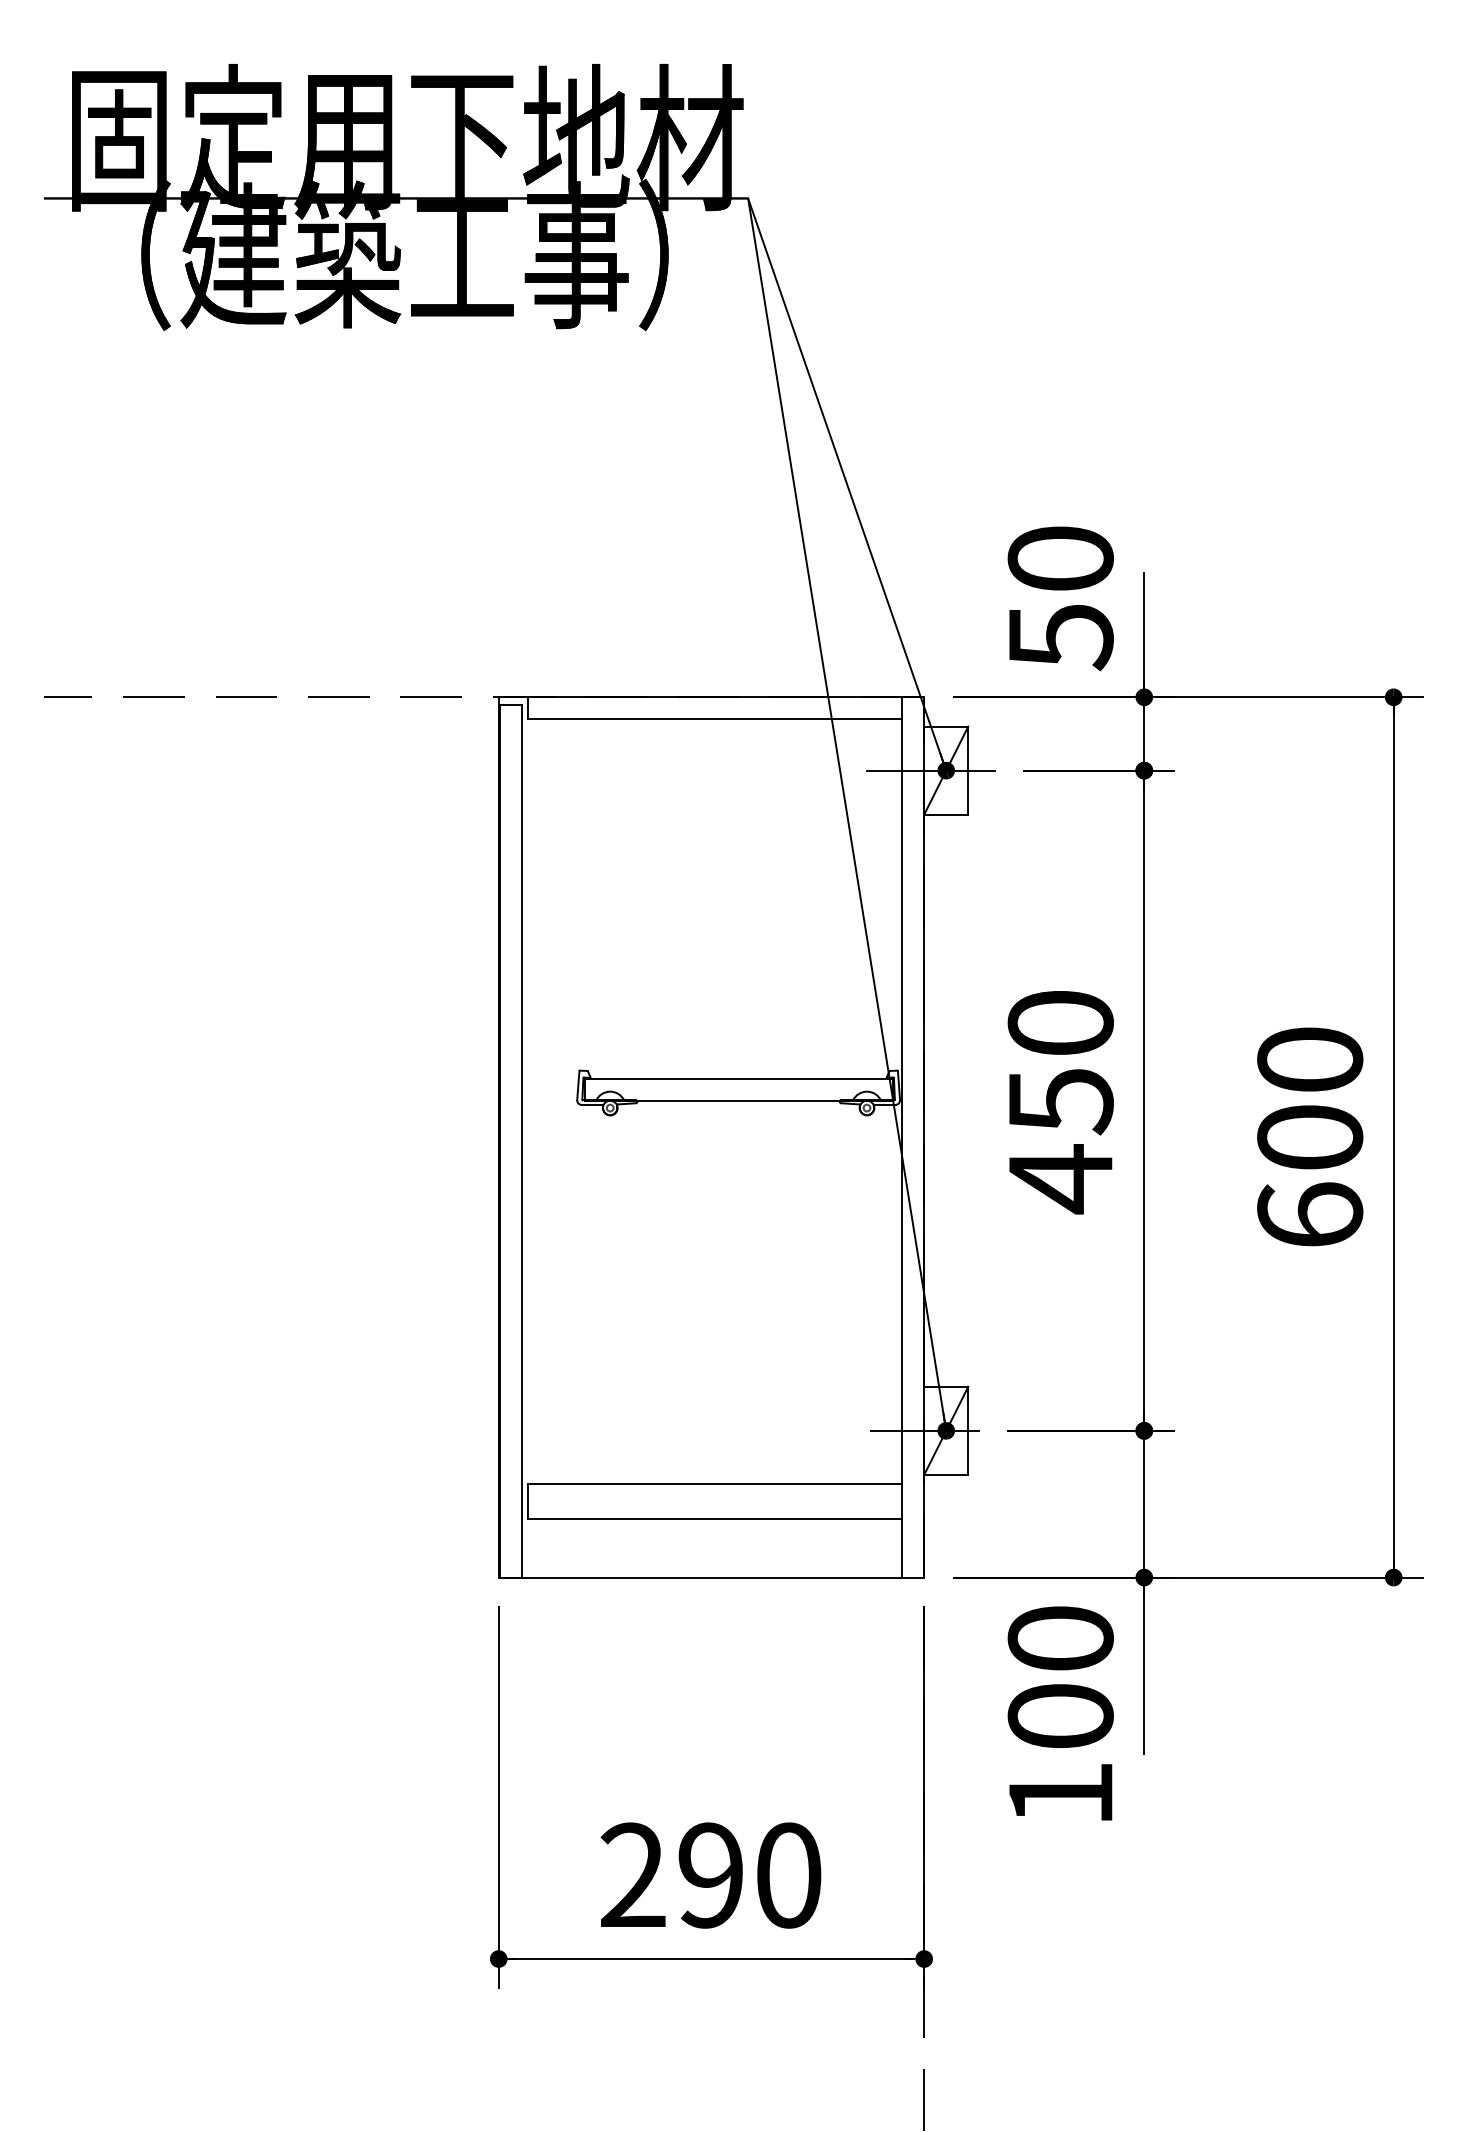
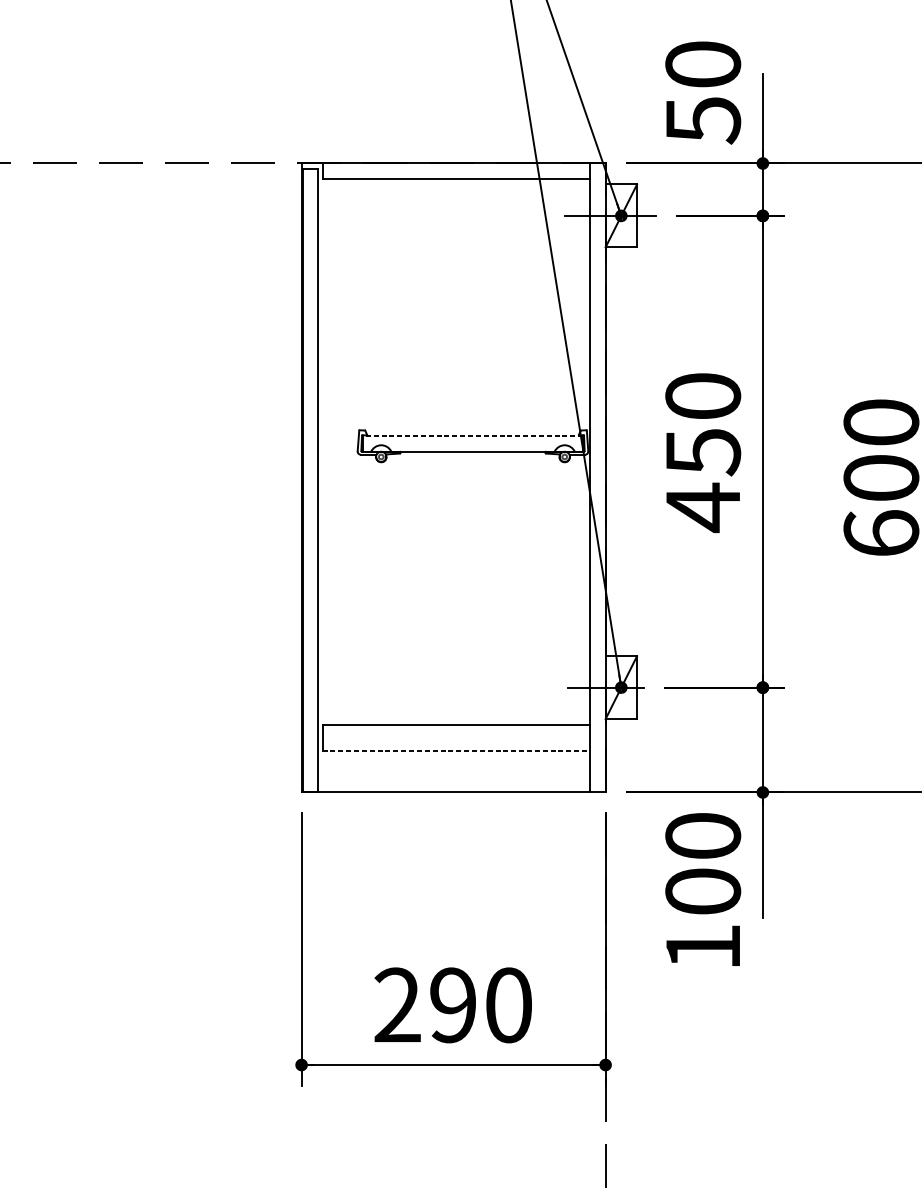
line: (738, 1078) -> (472, 435), solid -> dashed
line: (715, 1518) -> (456, 750), solid -> dashed

